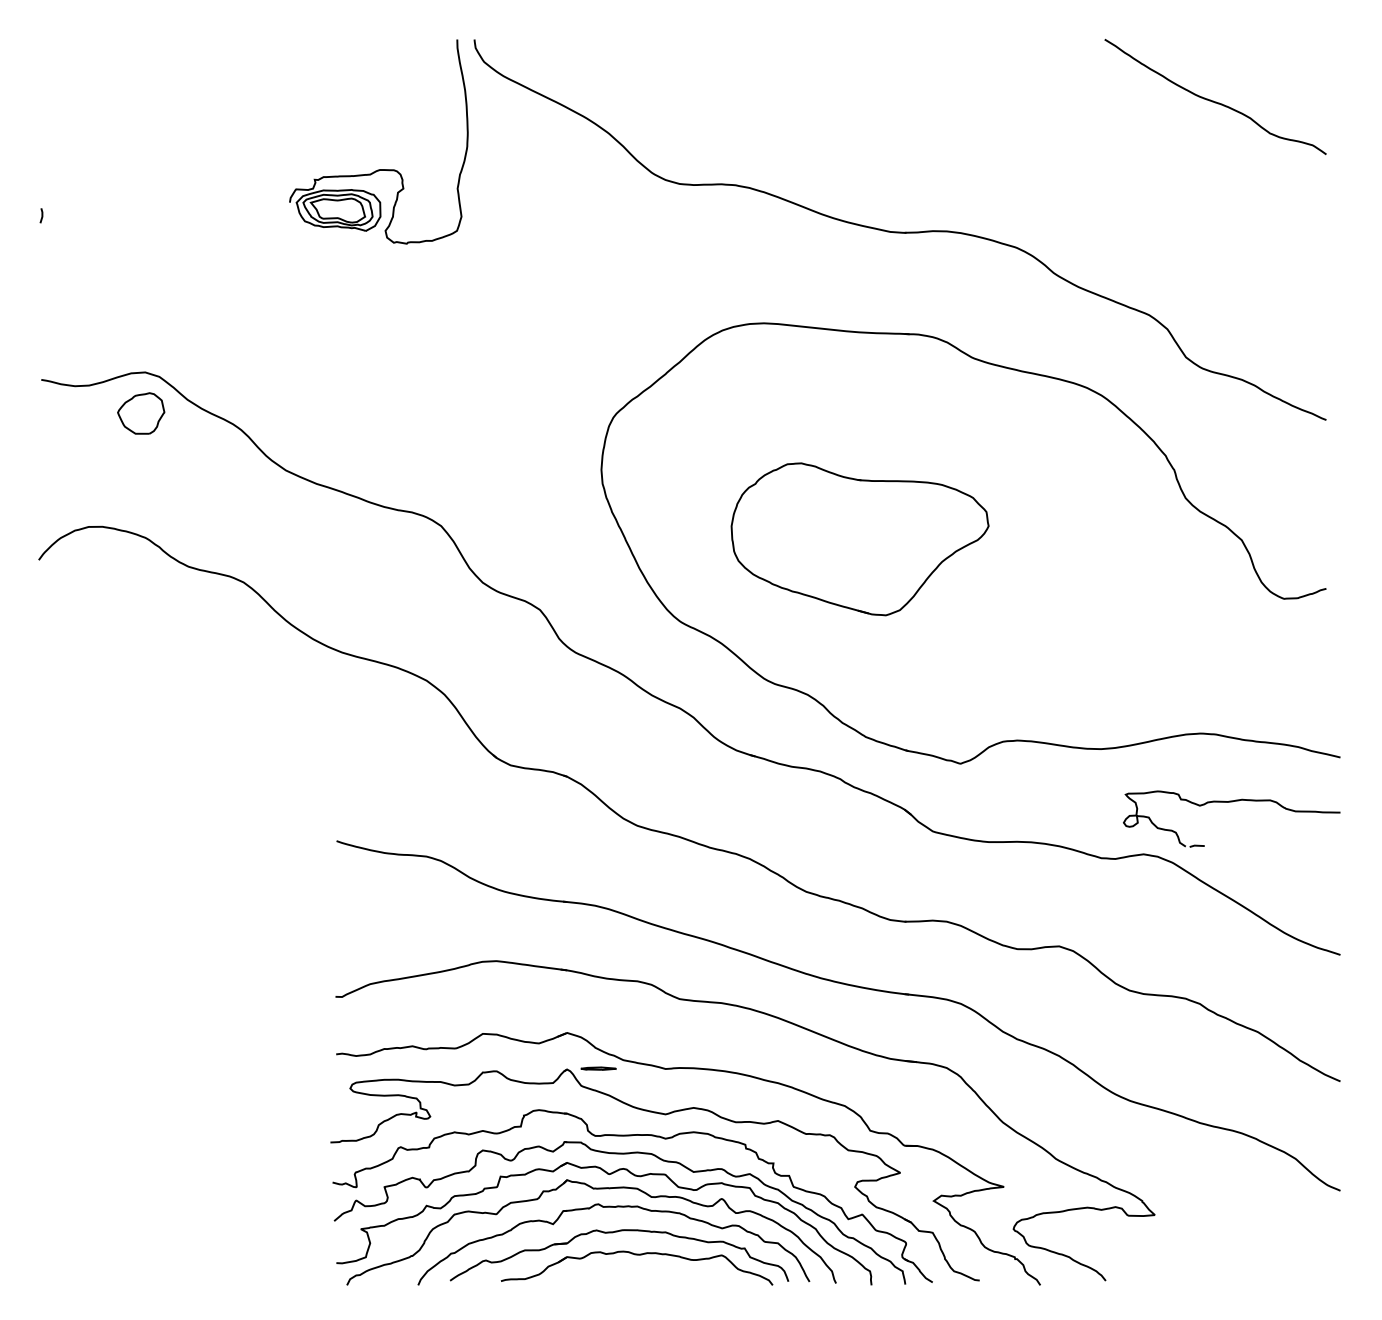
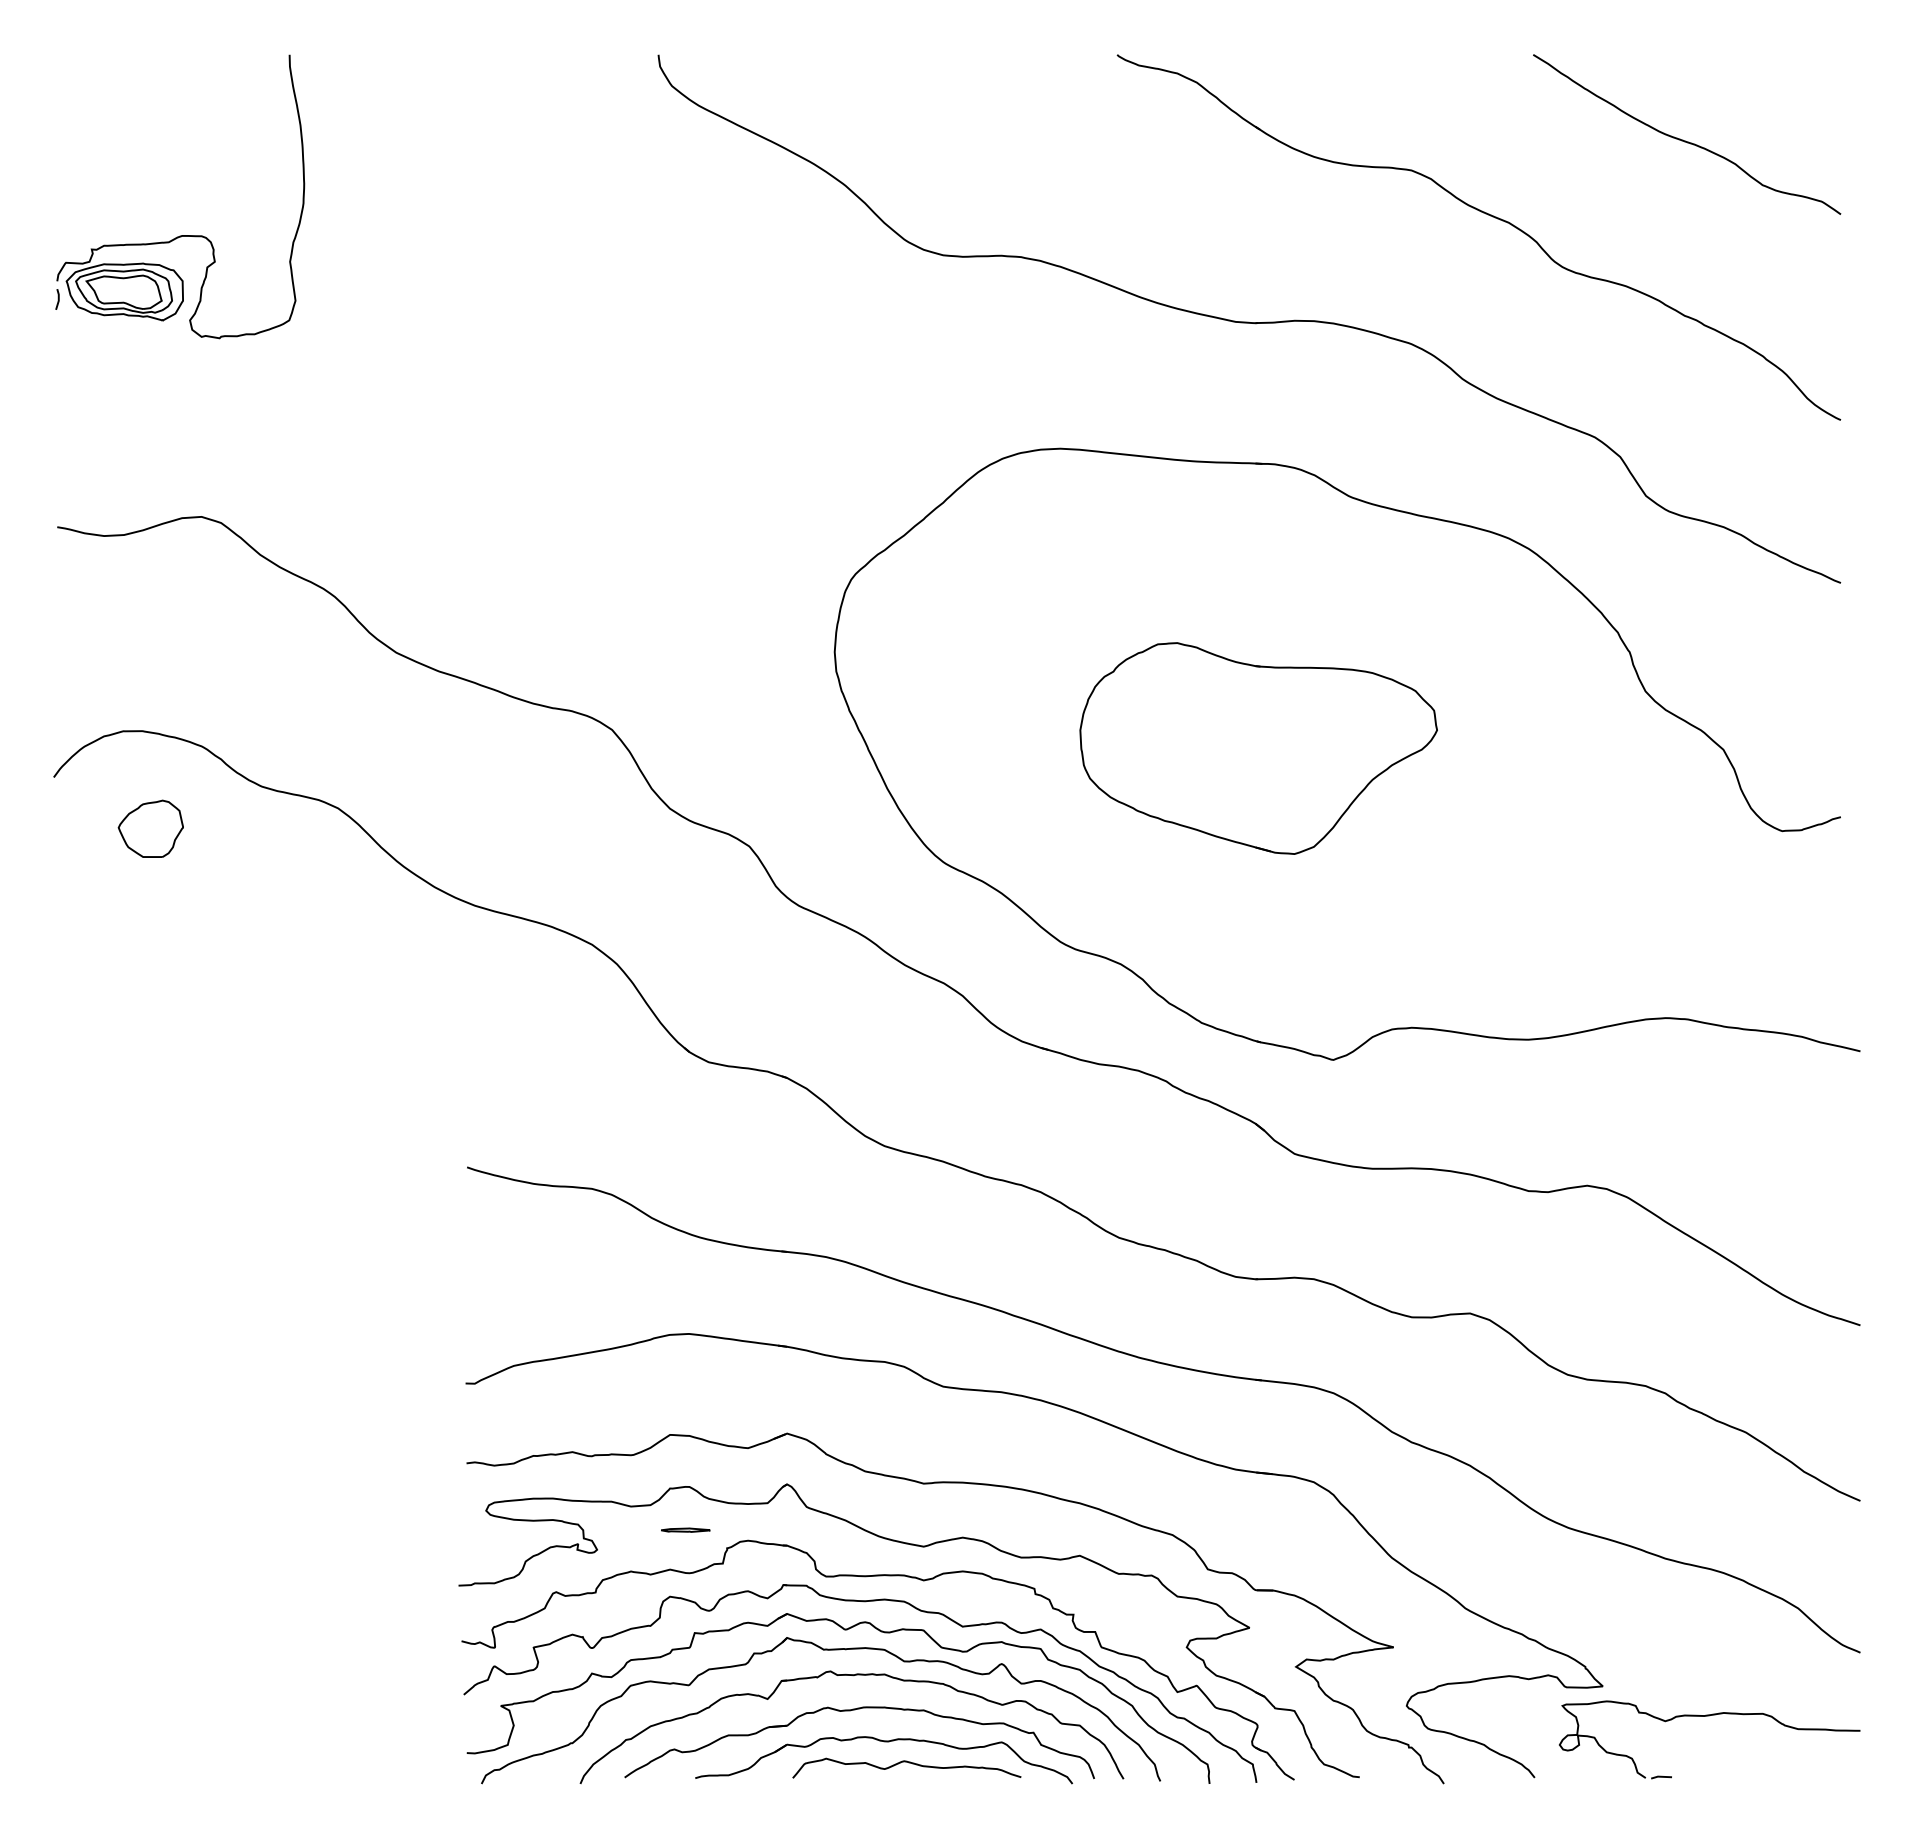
part: (1070, 154) -> (1485, 214), added
part: (378, 169) -> (180, 235), moved
part: (140, 413) -> (150, 828), moved
part: (859, 539) -> (1258, 748), moved
part: (1231, 802) -> (1709, 1716), moved
part: (598, 1068) -> (685, 1529), moved
curve: (654, 1270) -> (908, 1763), added

